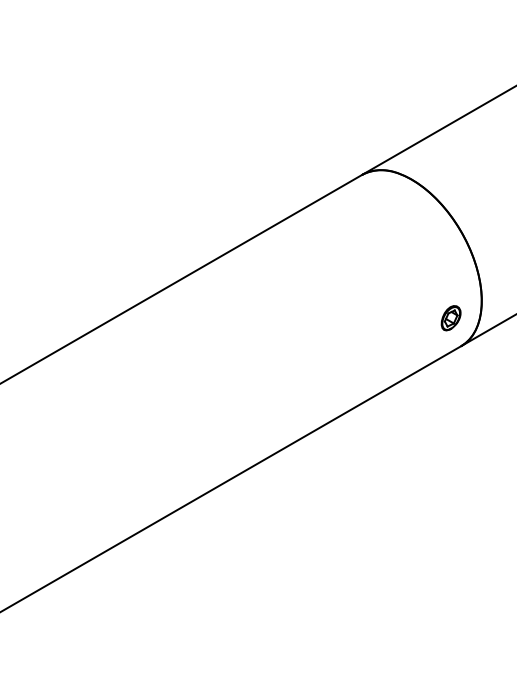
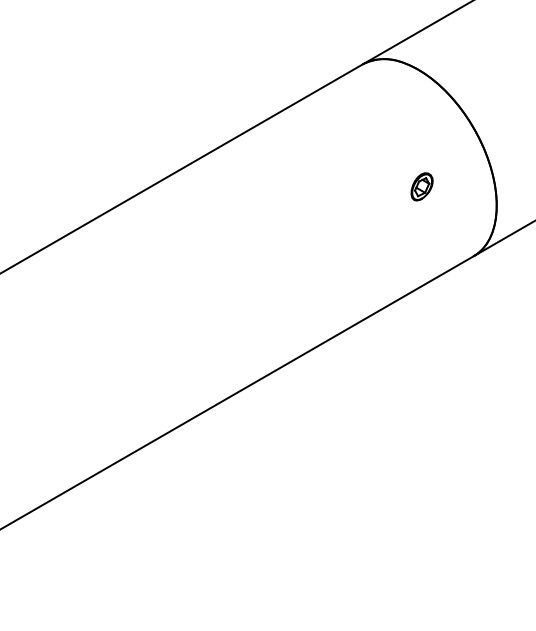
part: (450, 318) -> (421, 187), moved

